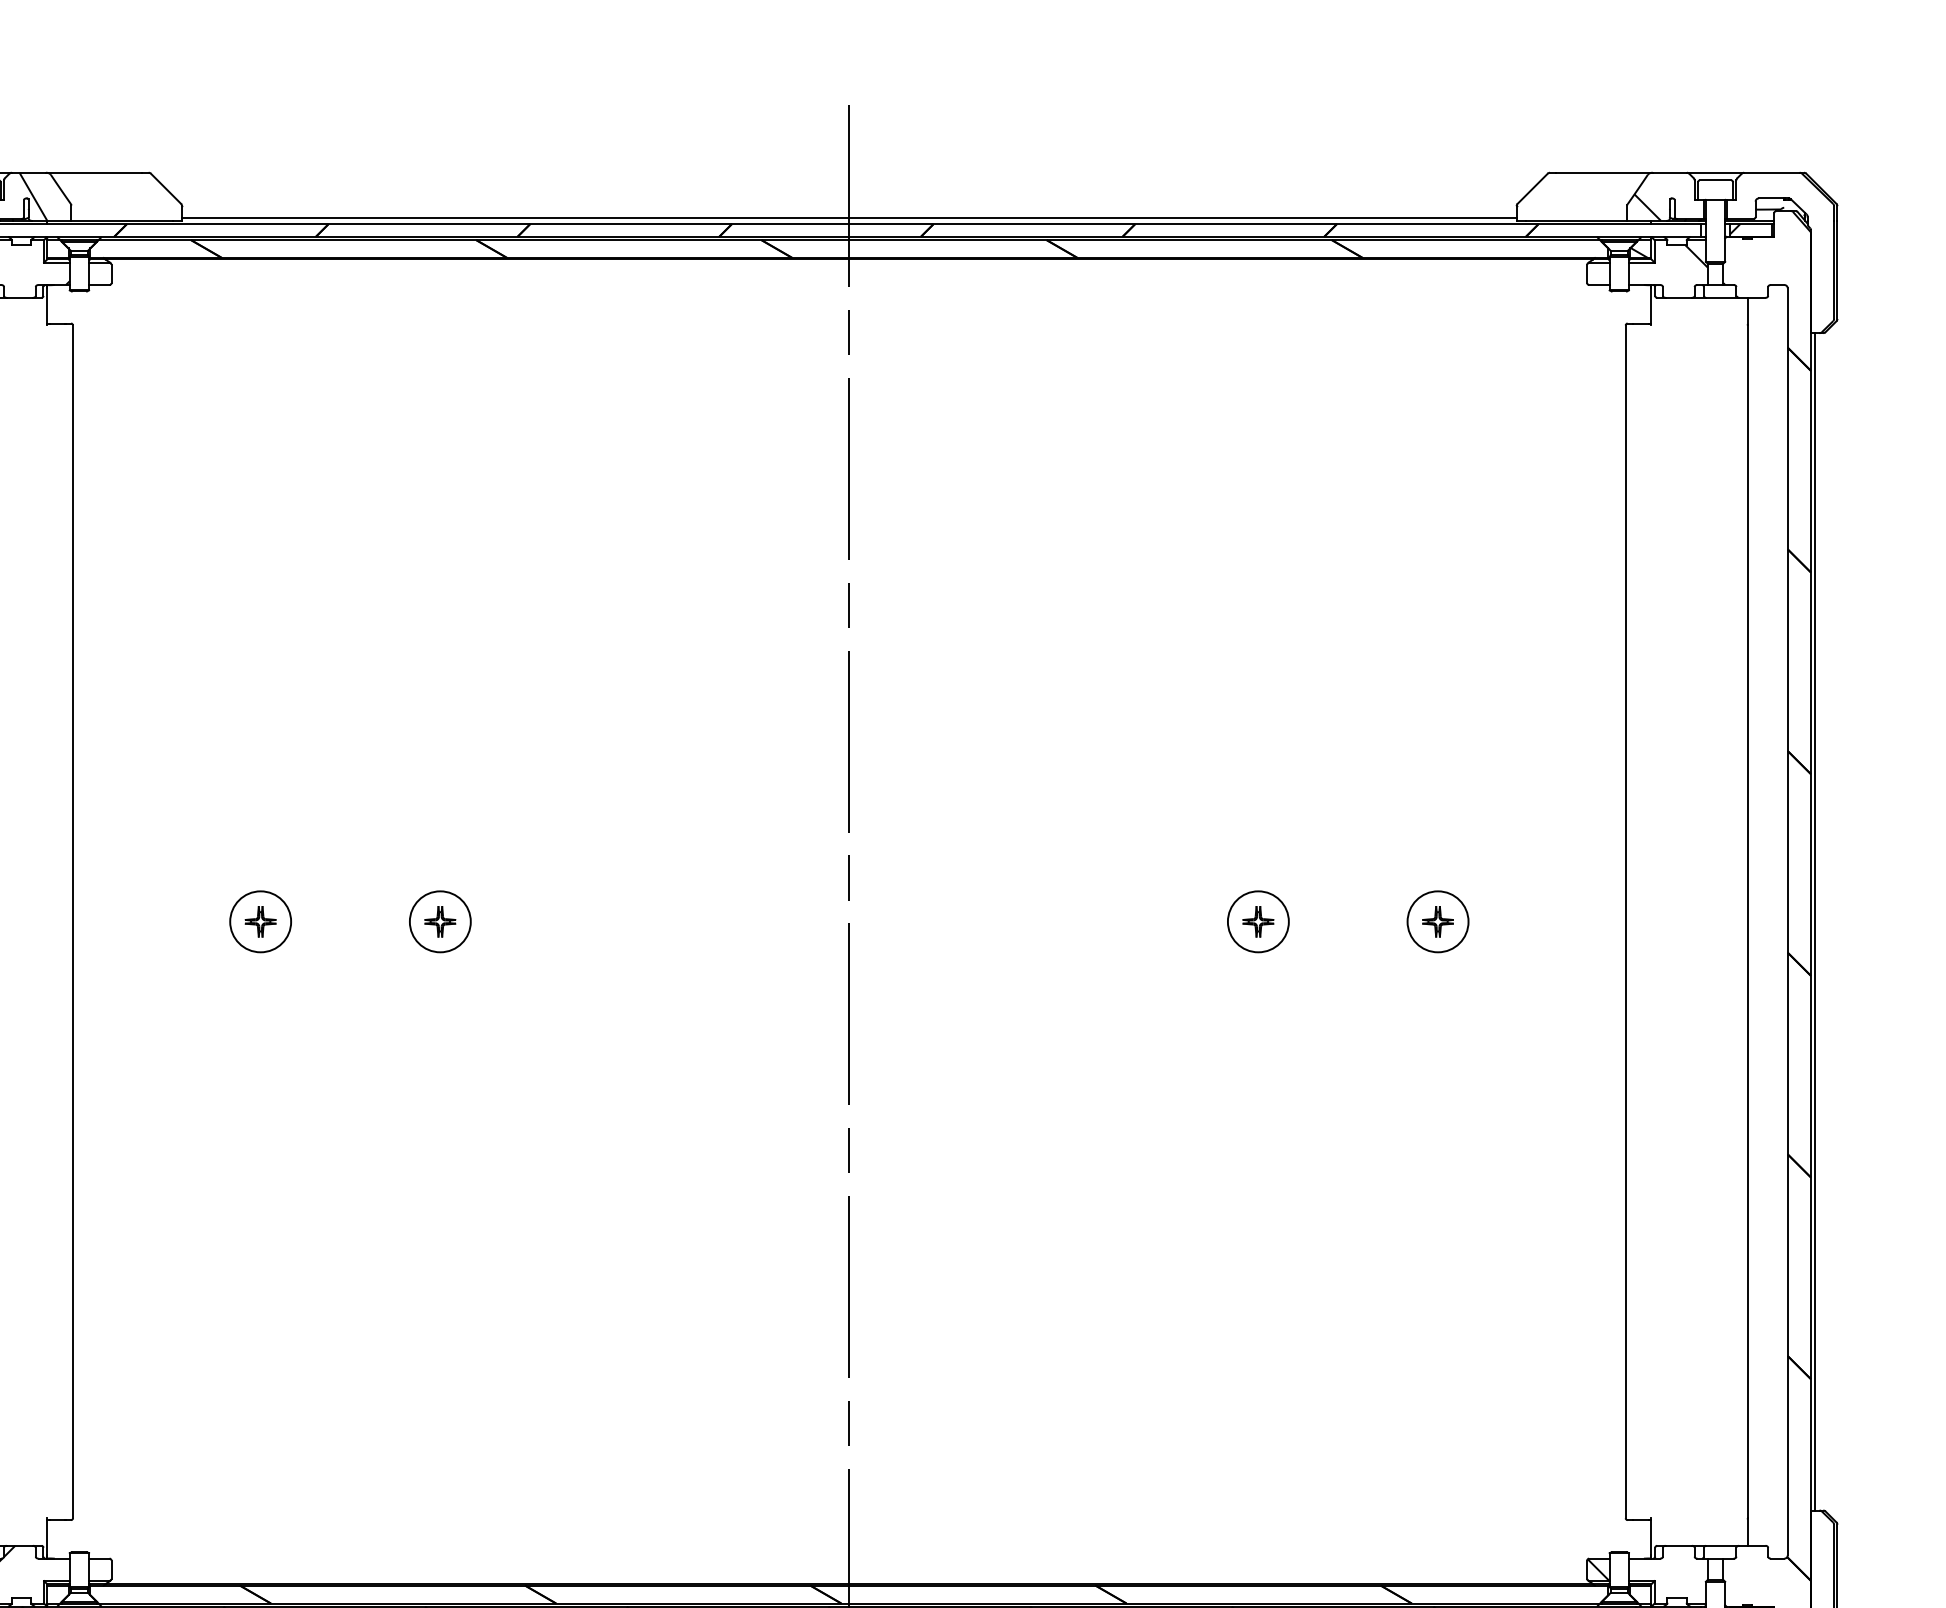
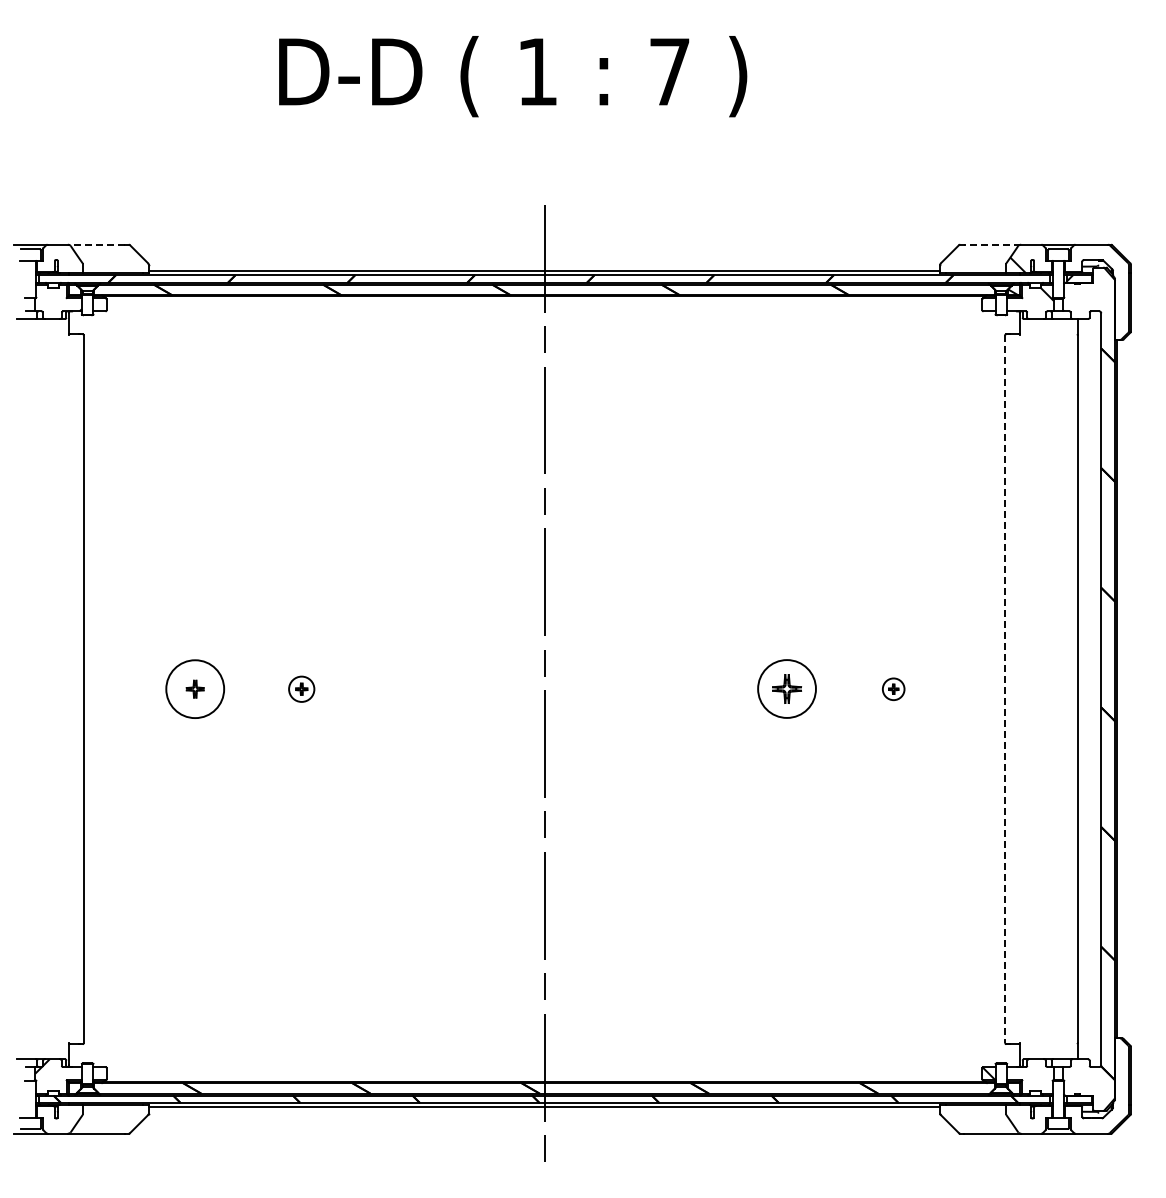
line: (94, 172) -> (96, 244), solid -> dashed
line: (1604, 172) -> (992, 244), solid -> dashed
hatch: (33, 195) -> (60, 258), removed
circle: (261, 922) -> (195, 689), size x1.6
part: (439, 922) -> (301, 689), size x0.7
part: (1258, 922) -> (787, 689), size x1.6
part: (1437, 922) -> (893, 689), size x0.6
line: (1626, 922) -> (1005, 689), solid -> dashed

